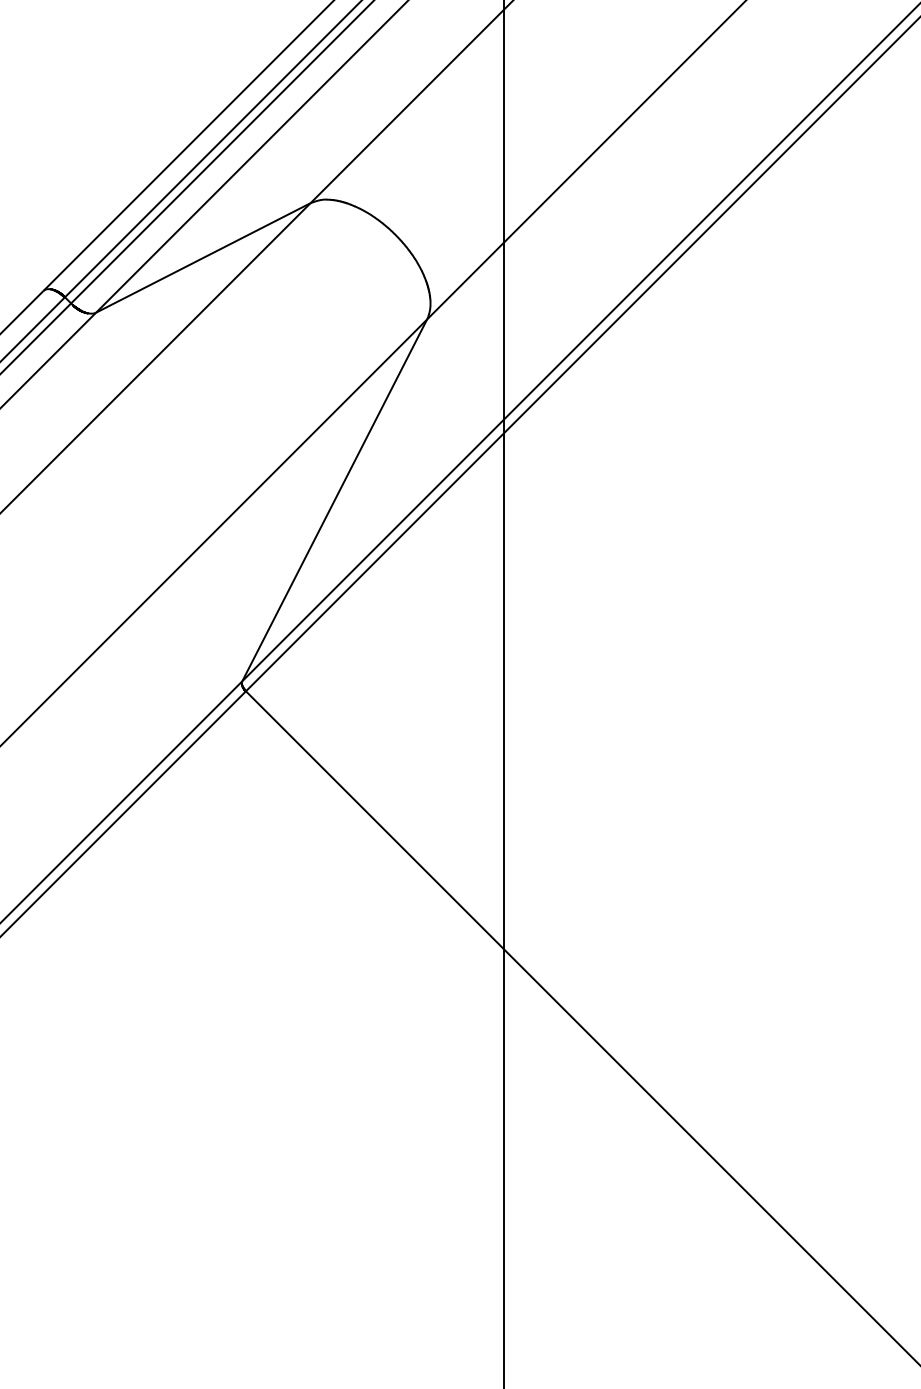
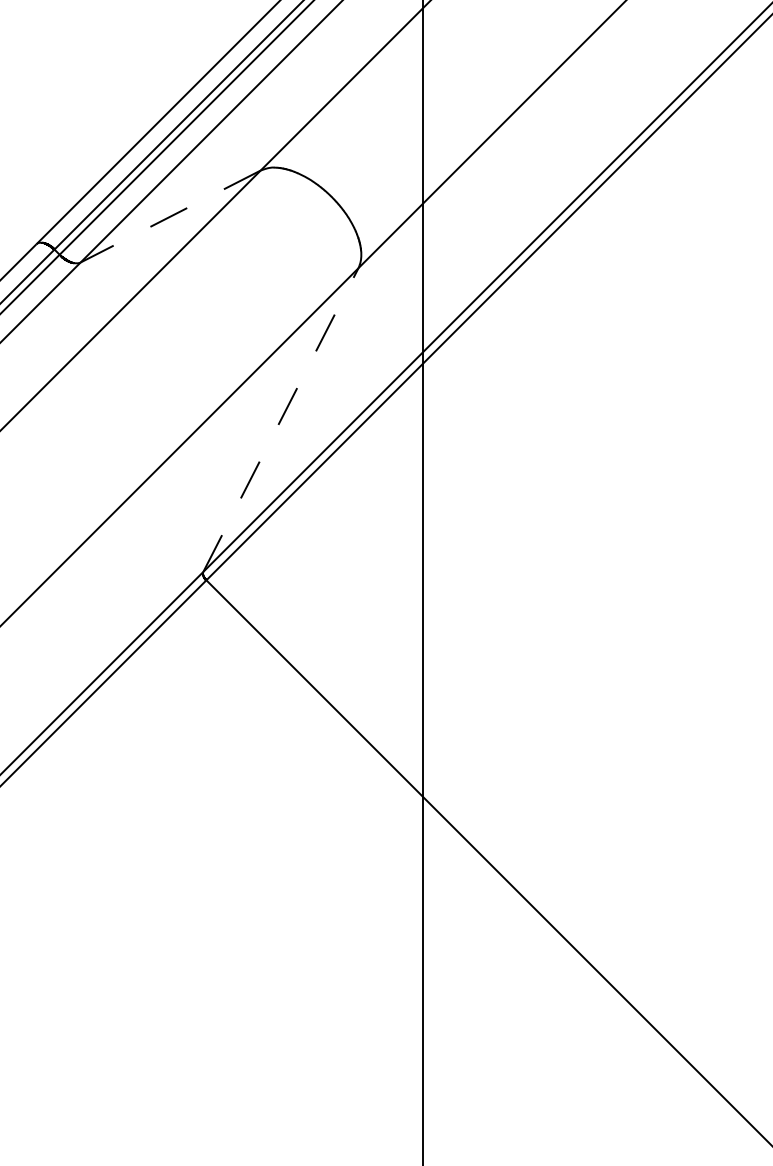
line: (202, 258) -> (169, 217), solid -> dashed
line: (334, 499) -> (280, 419), solid -> dashed

